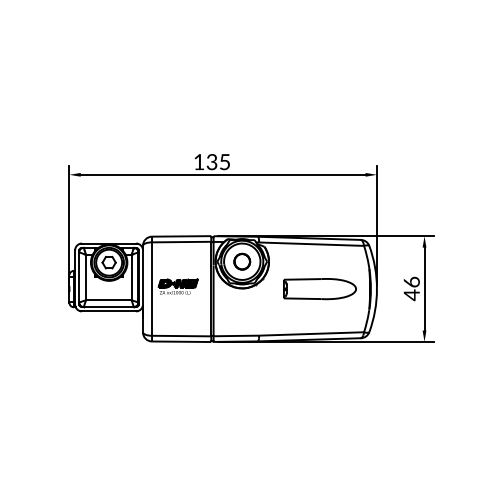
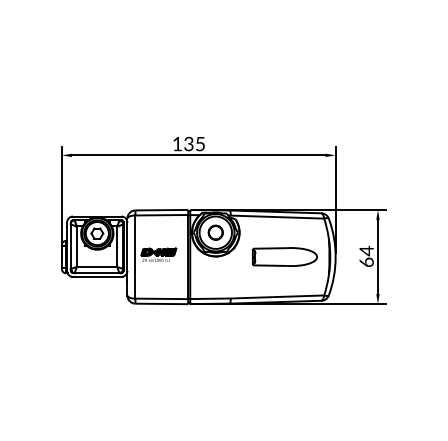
text: (411, 288) -> (366, 256), 46 -> 64

